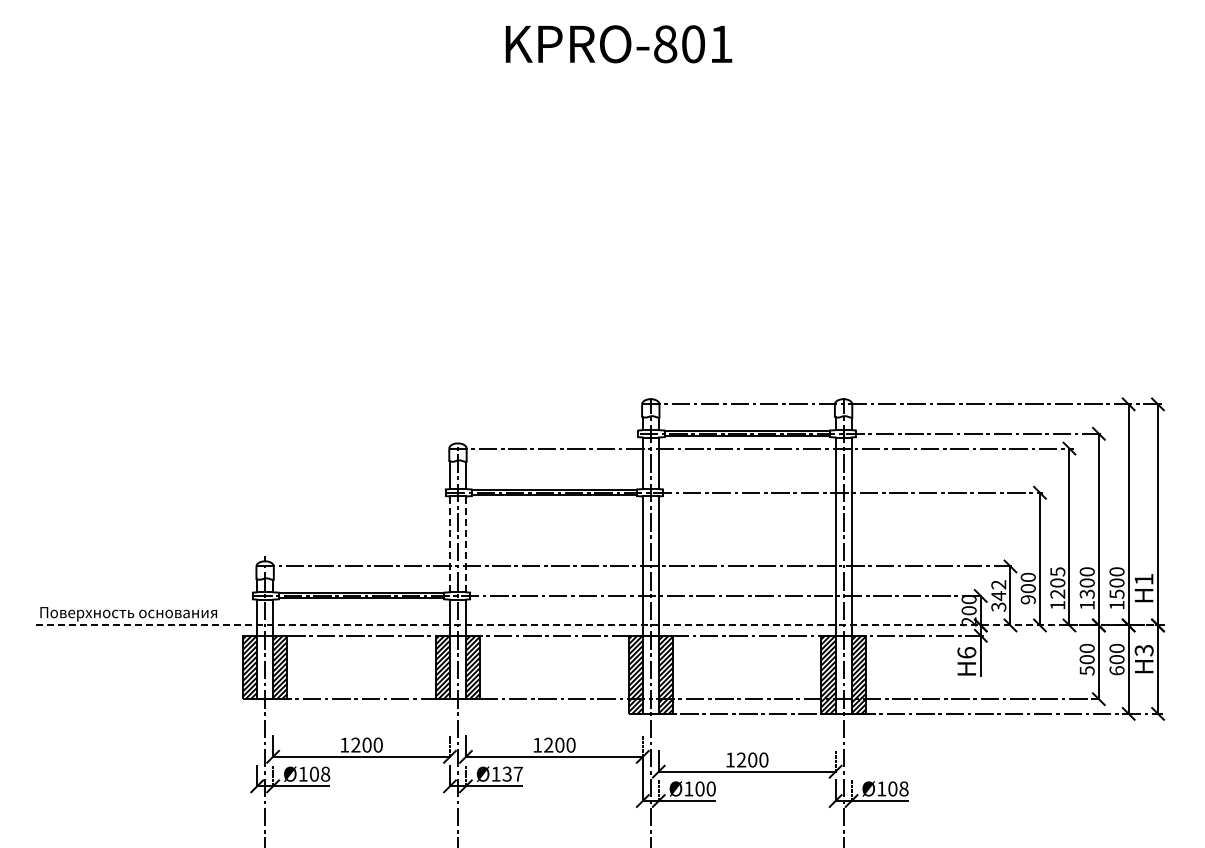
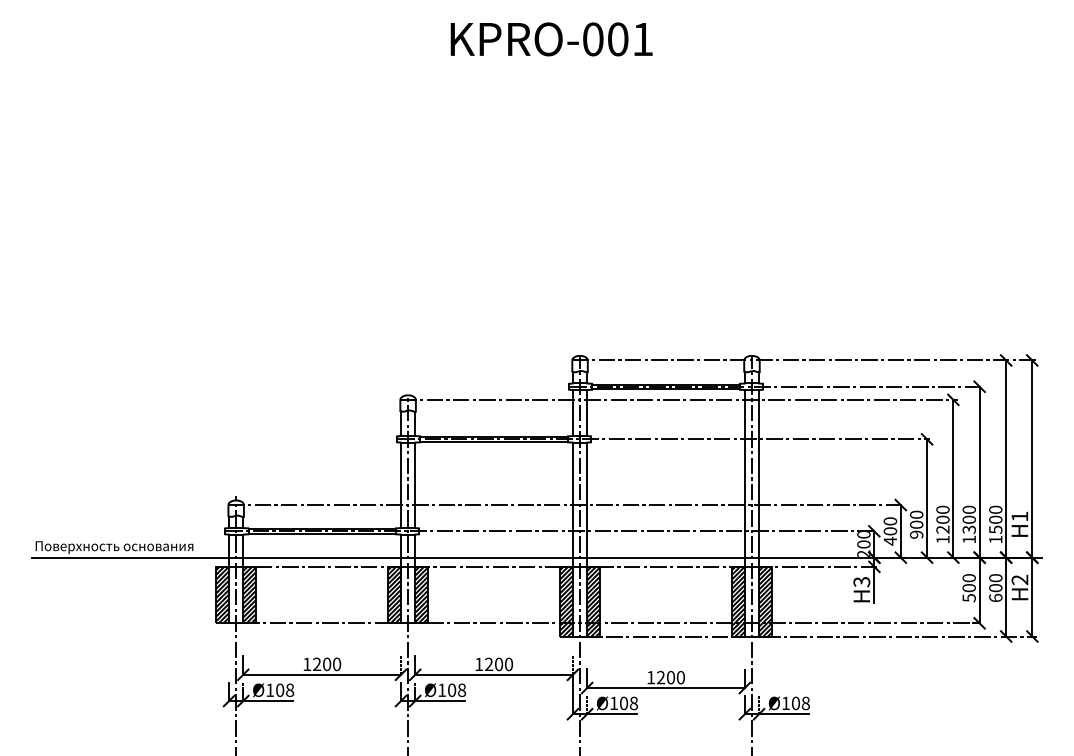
text: (665, 44) -> (593, 39), KPRO-801 -> KPRO-001
line: (450, 544) -> (401, 485), dashed -> solid
line: (465, 544) -> (414, 485), dashed -> solid
text: (1057, 571) -> (942, 509), 1205 -> 1200
text: (998, 596) -> (890, 531), 342 -> 400
line: (602, 625) -> (537, 557), dashed -> solid
text: (1144, 650) -> (1020, 579), H3 -> H2
text: (966, 652) -> (861, 581), H6 -> H3
text: (512, 773) -> (456, 689), Ø137 -> Ø108
text: (710, 789) -> (633, 703), Ø100 -> Ø108

